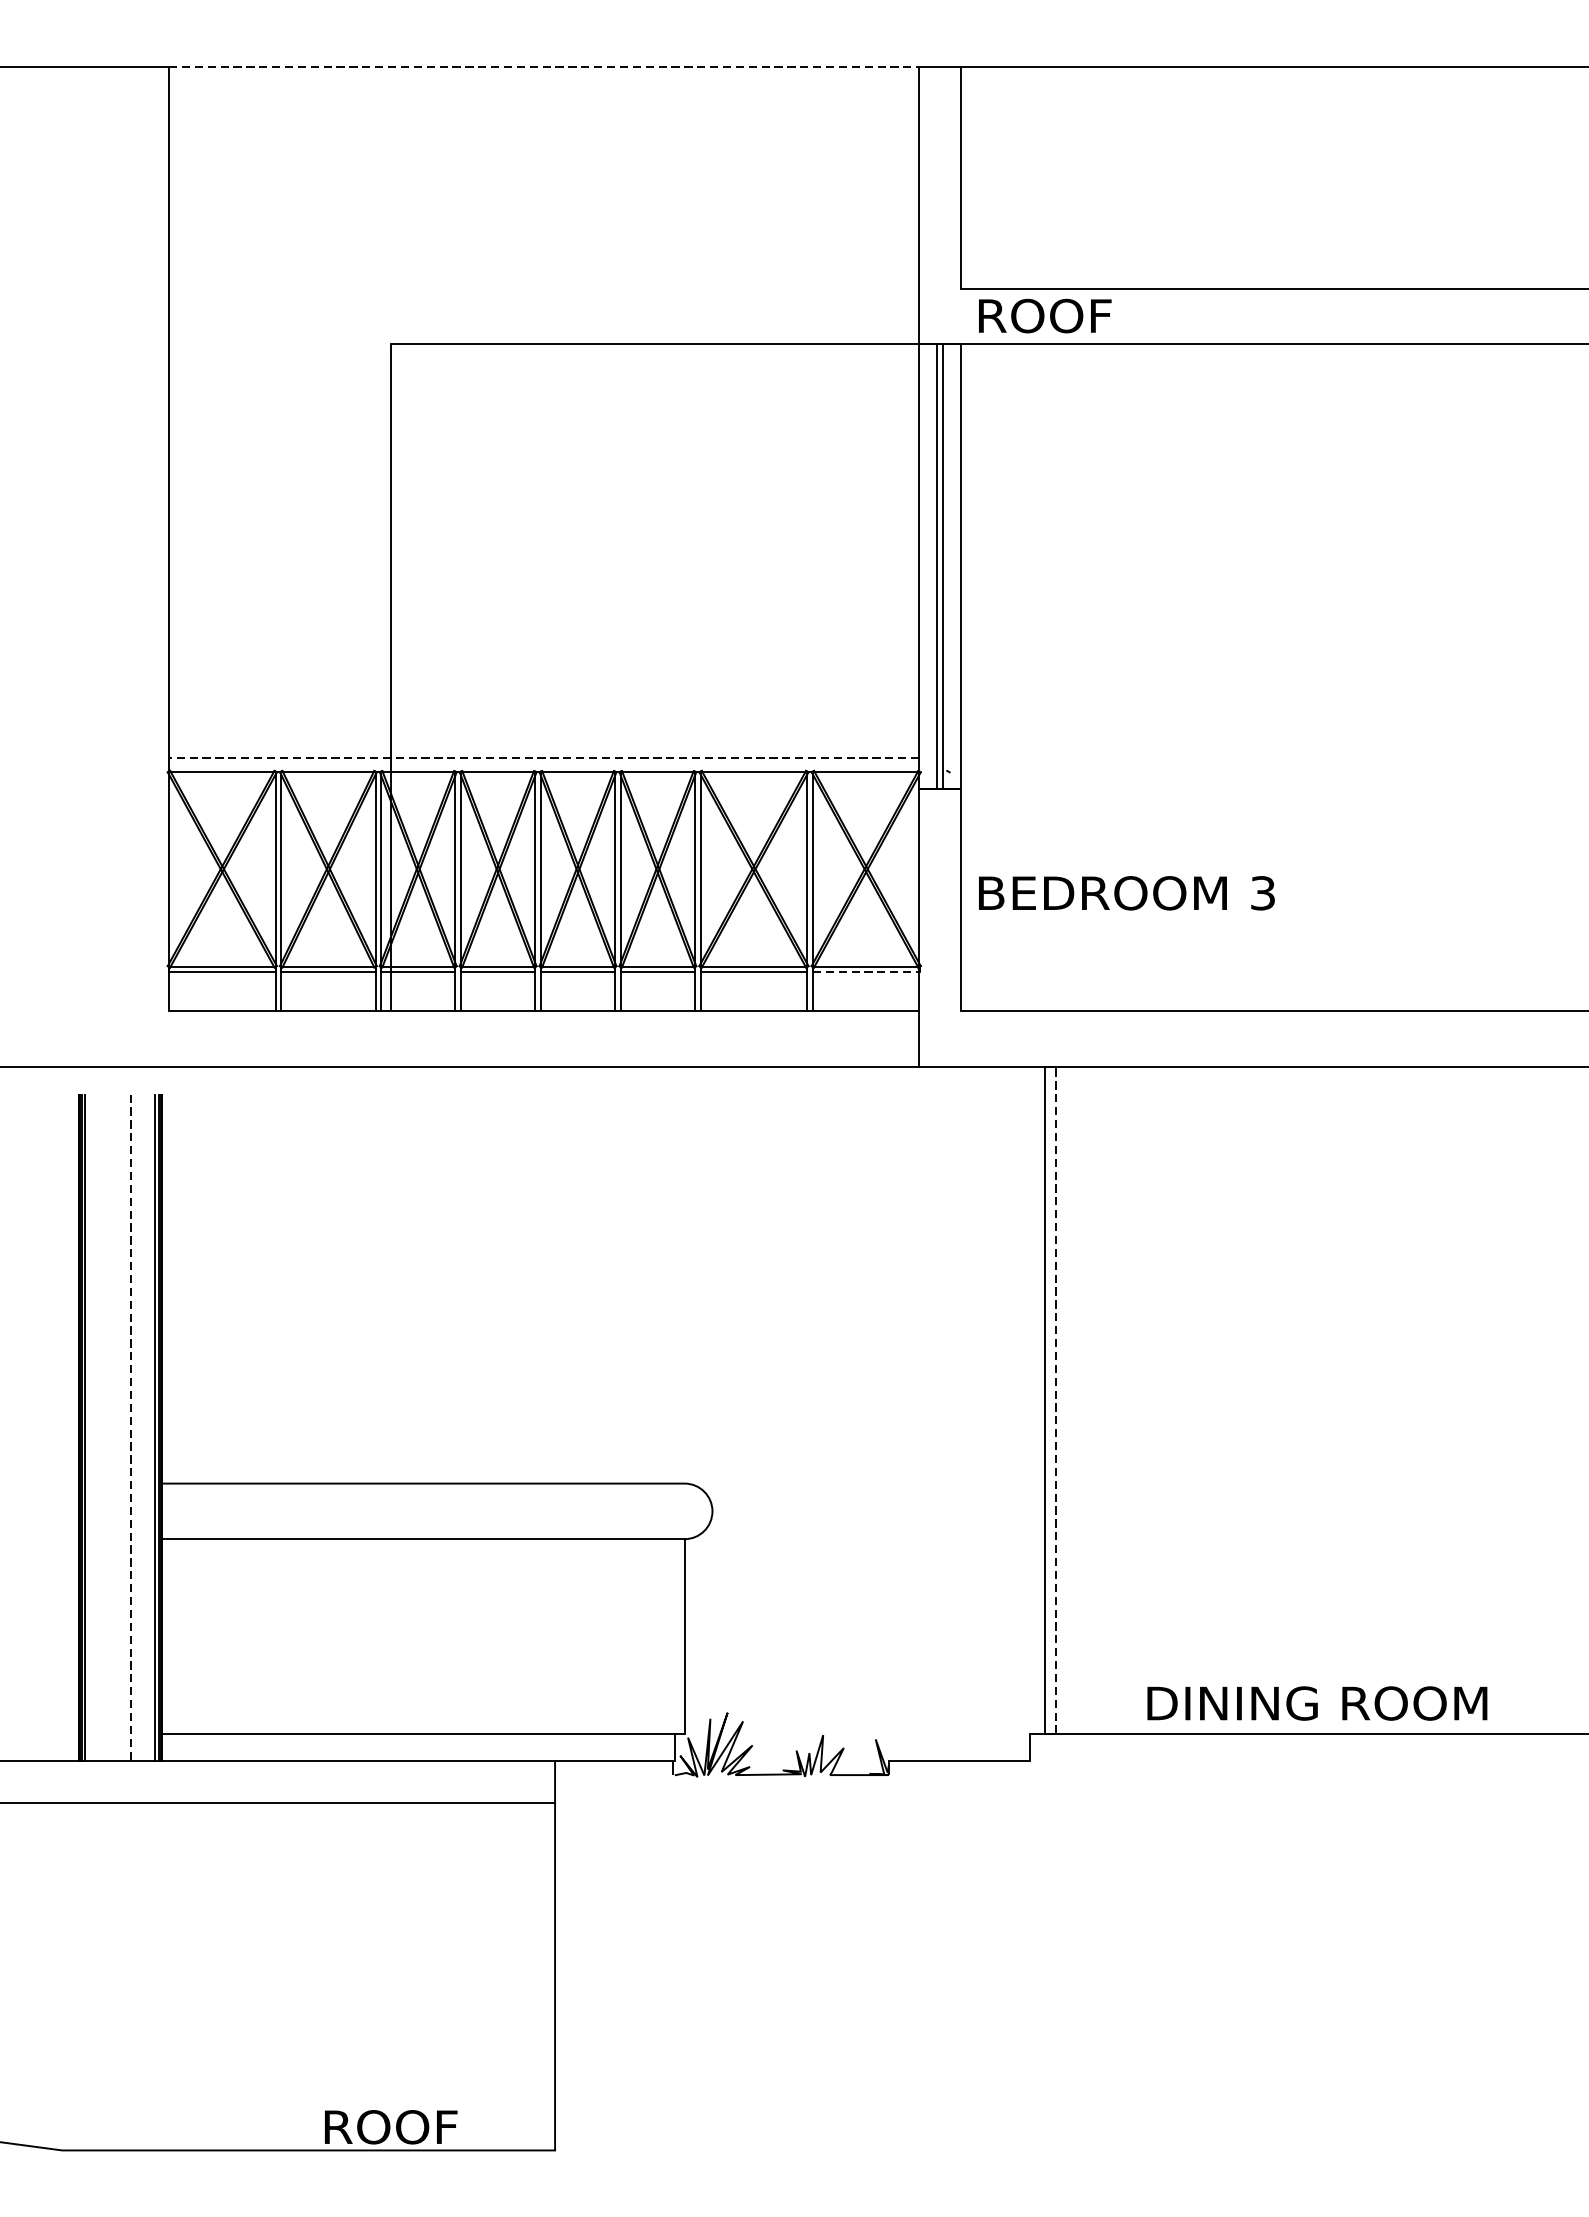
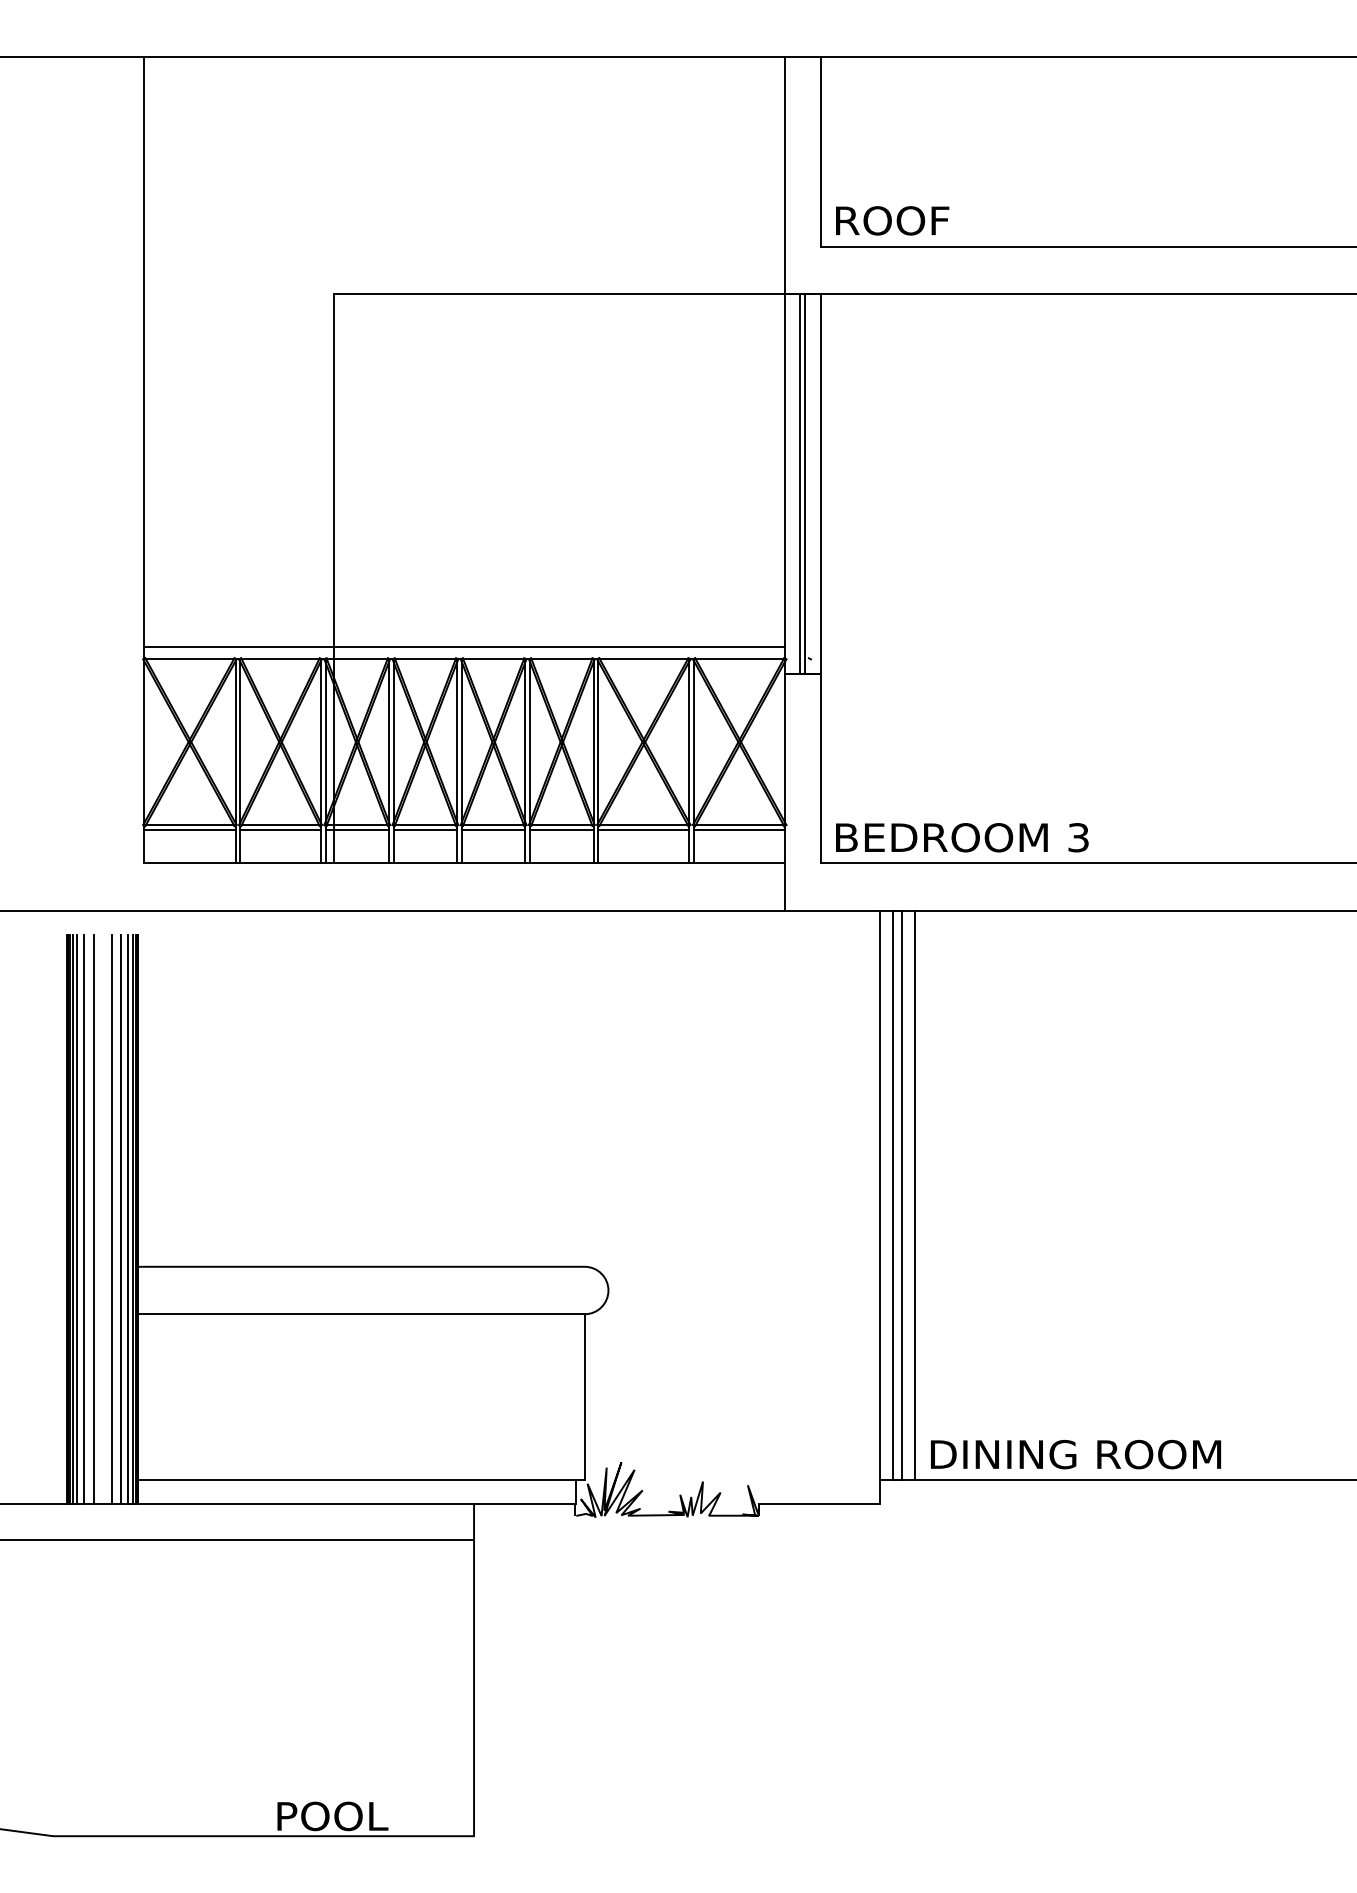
line: (545, 66) -> (465, 56), dashed -> solid
text: (1045, 315) -> (892, 220), moved
line: (543, 757) -> (464, 646), dashed -> solid
text: (1127, 893) -> (962, 837), moved
line: (865, 972) -> (739, 830), dashed -> solid
line: (1029, 1400) -> (879, 1195), added
line: (1056, 1400) -> (902, 1195), dashed -> solid
line: (1072, 1400) -> (915, 1195), added
line: (90, 1428) -> (77, 1219), added
line: (98, 1428) -> (84, 1219), added
line: (109, 1428) -> (93, 1219), added
line: (131, 1428) -> (112, 1219), dashed -> solid
line: (142, 1428) -> (121, 1219), added
line: (150, 1428) -> (128, 1219), added
text: (1317, 1703) -> (1076, 1454), moved
text: (392, 2127) -> (335, 1816), ROOF -> POOL

